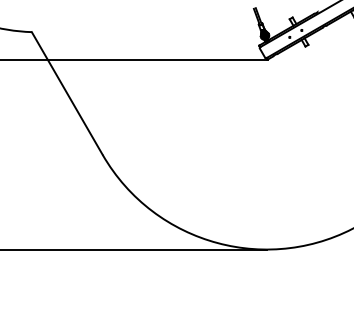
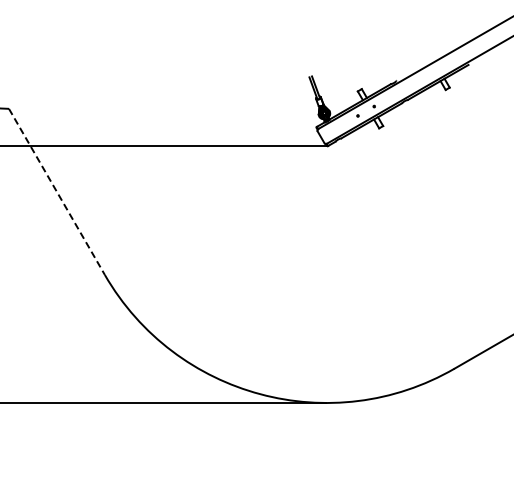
line: (66, 93) -> (56, 191), solid -> dashed

